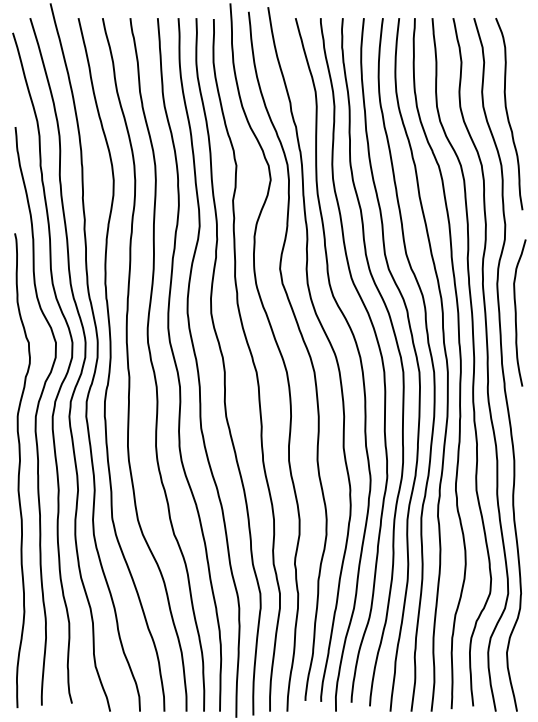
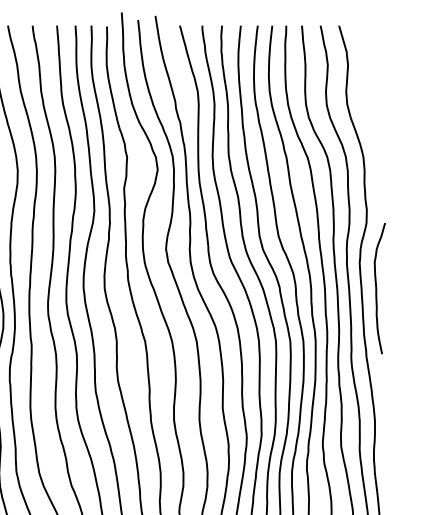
curve: (508, 114) -> (369, 111), removed

